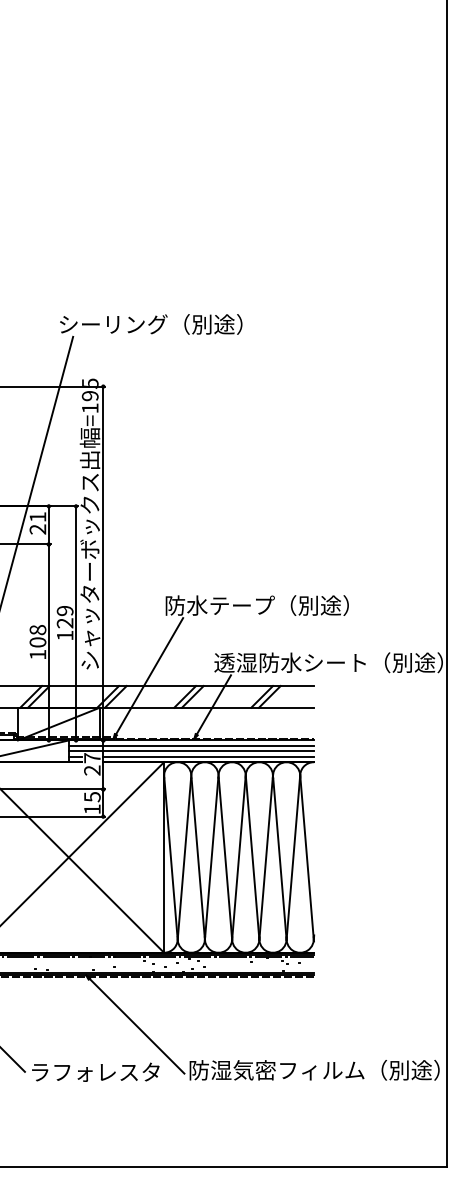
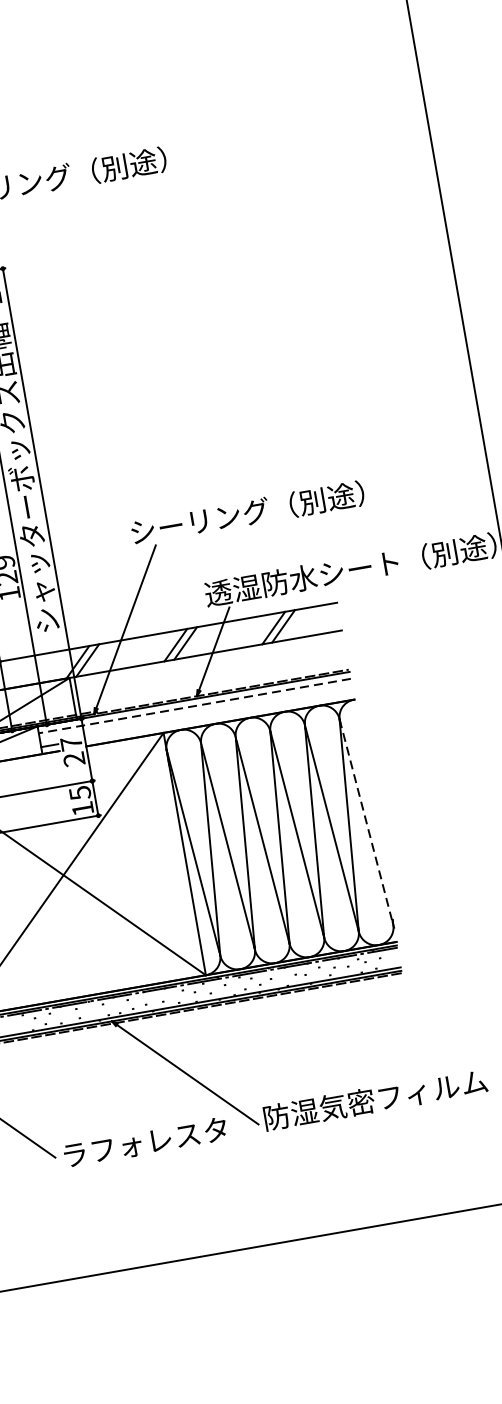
text: (219, 605) -> (199, 521), 防水テープ（別途） -> シーリング（別途）
line: (191, 745) -> (194, 705), solid -> dashed
line: (191, 751) -> (196, 713), removed
line: (208, 756) -> (218, 715), removed
line: (307, 857) -> (367, 822), solid -> dashed

